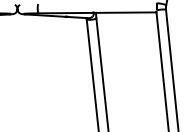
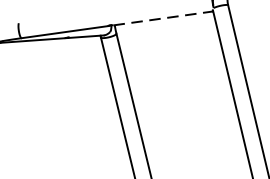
line: (125, 12) -> (162, 18), solid -> dashed

